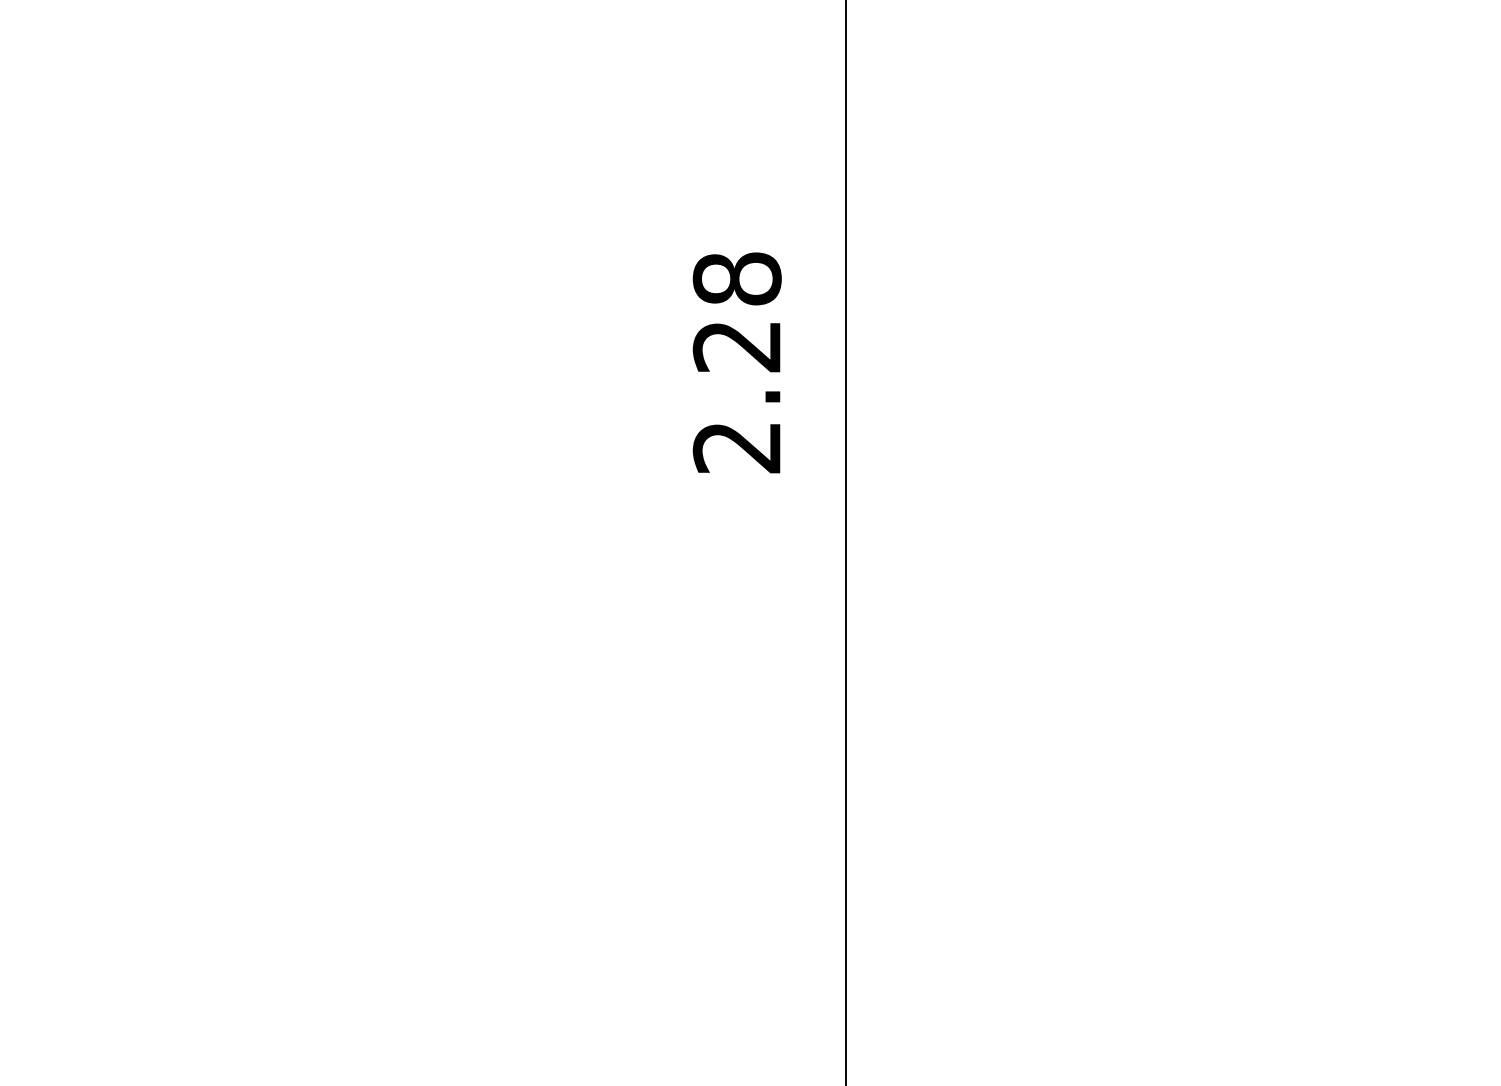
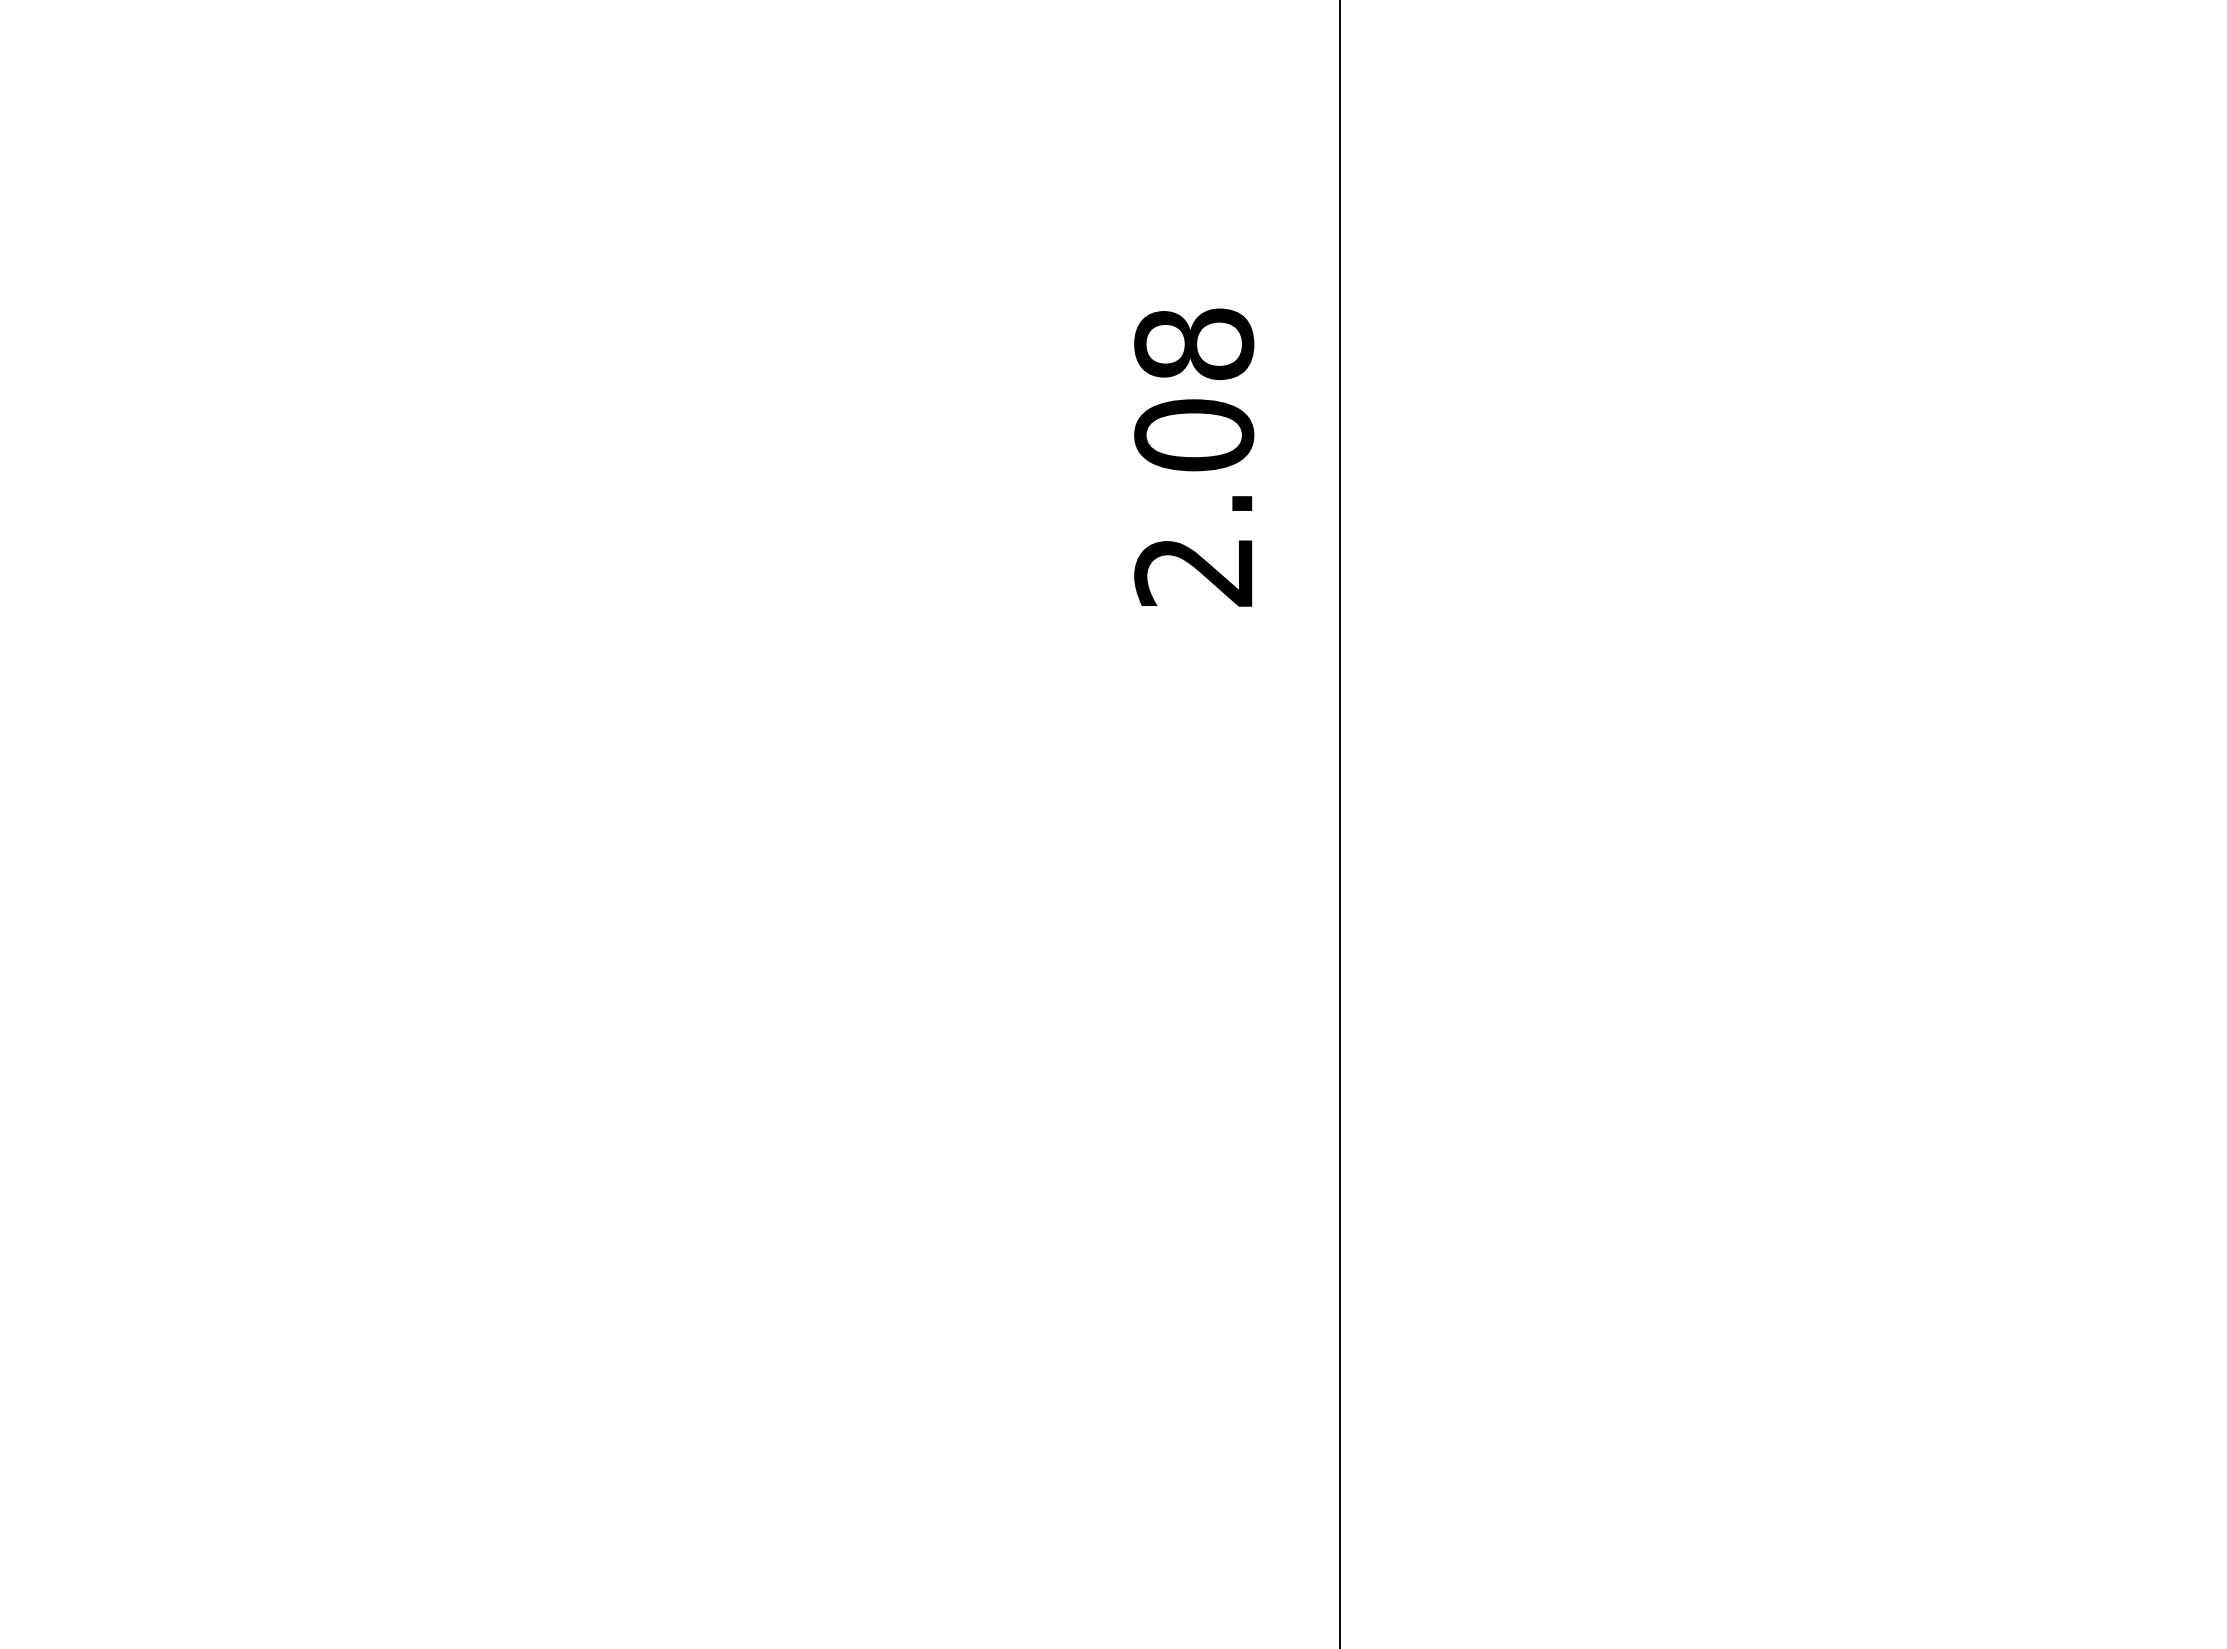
text: (737, 346) -> (1194, 435), 2.28 -> 2.08

